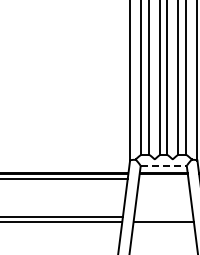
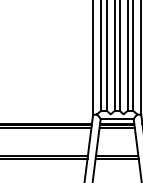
line: (164, 166) -> (117, 119), dashed -> solid
line: (163, 178) -> (117, 128), added
line: (163, 217) -> (117, 156), added

